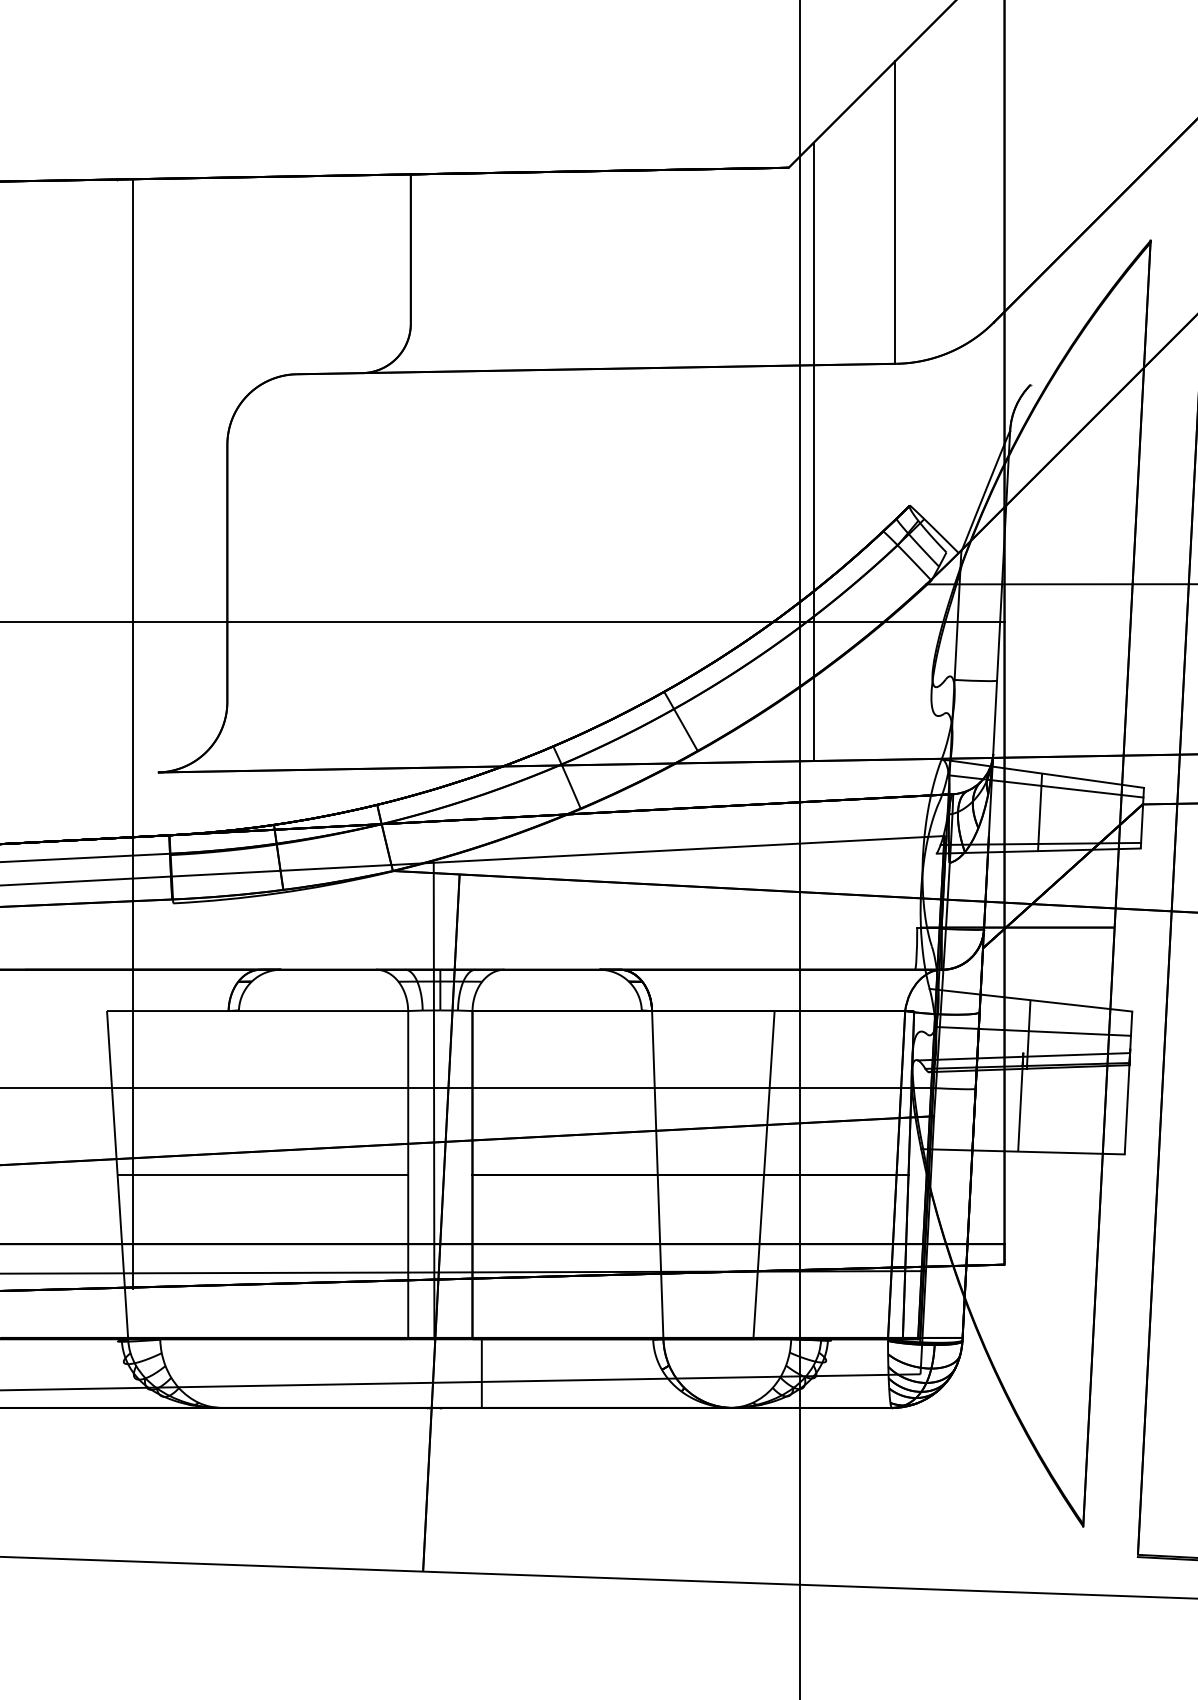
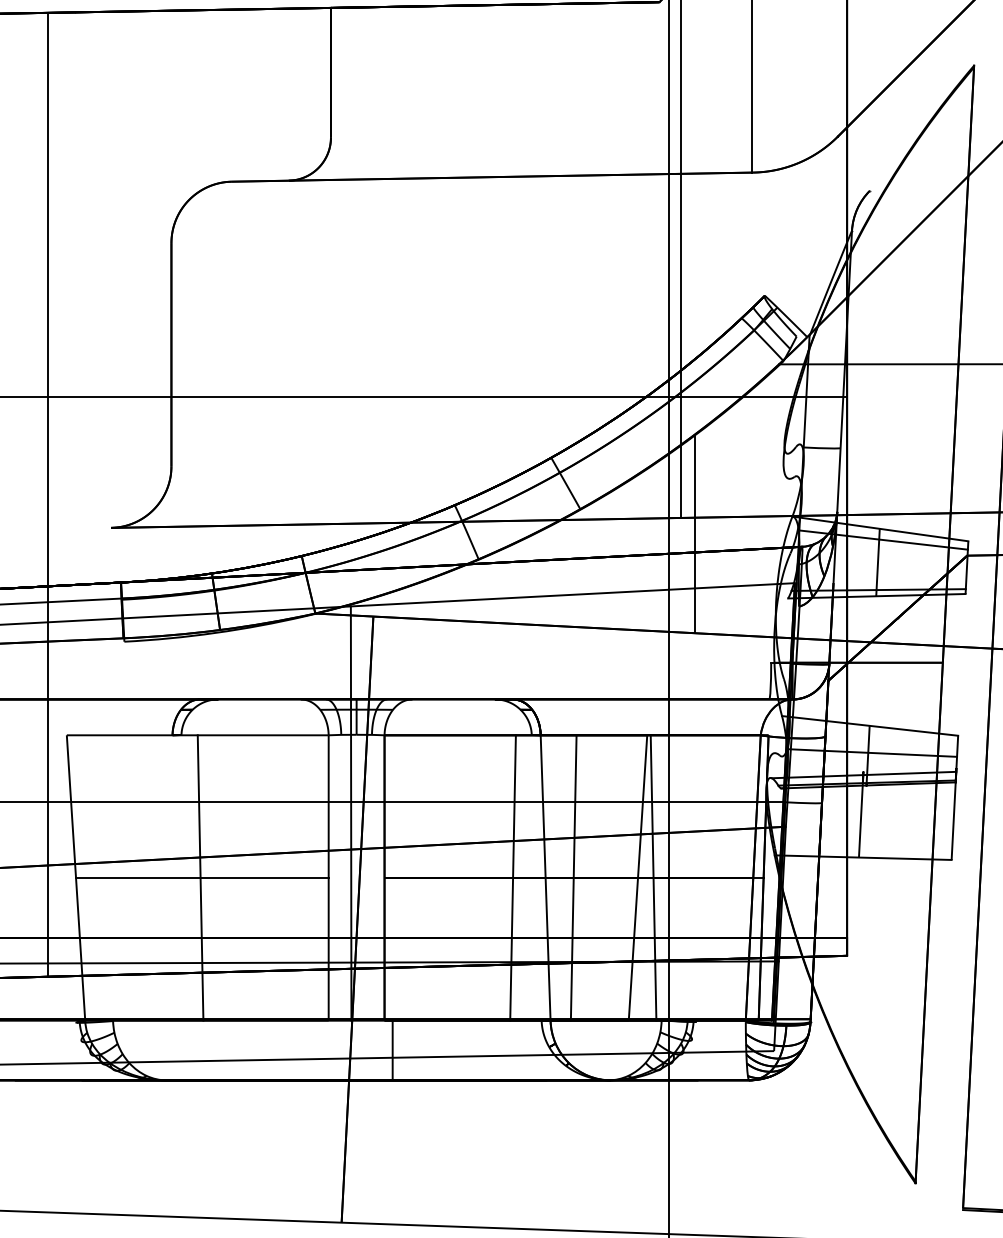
line: (132, 734) -> (48, 494), moved
line: (829, 779) -> (694, 534), added
line: (260, 1175) -> (200, 878), added
line: (620, 1175) -> (513, 878), added
line: (689, 1175) -> (573, 878), added
line: (781, 1175) -> (653, 878), added

